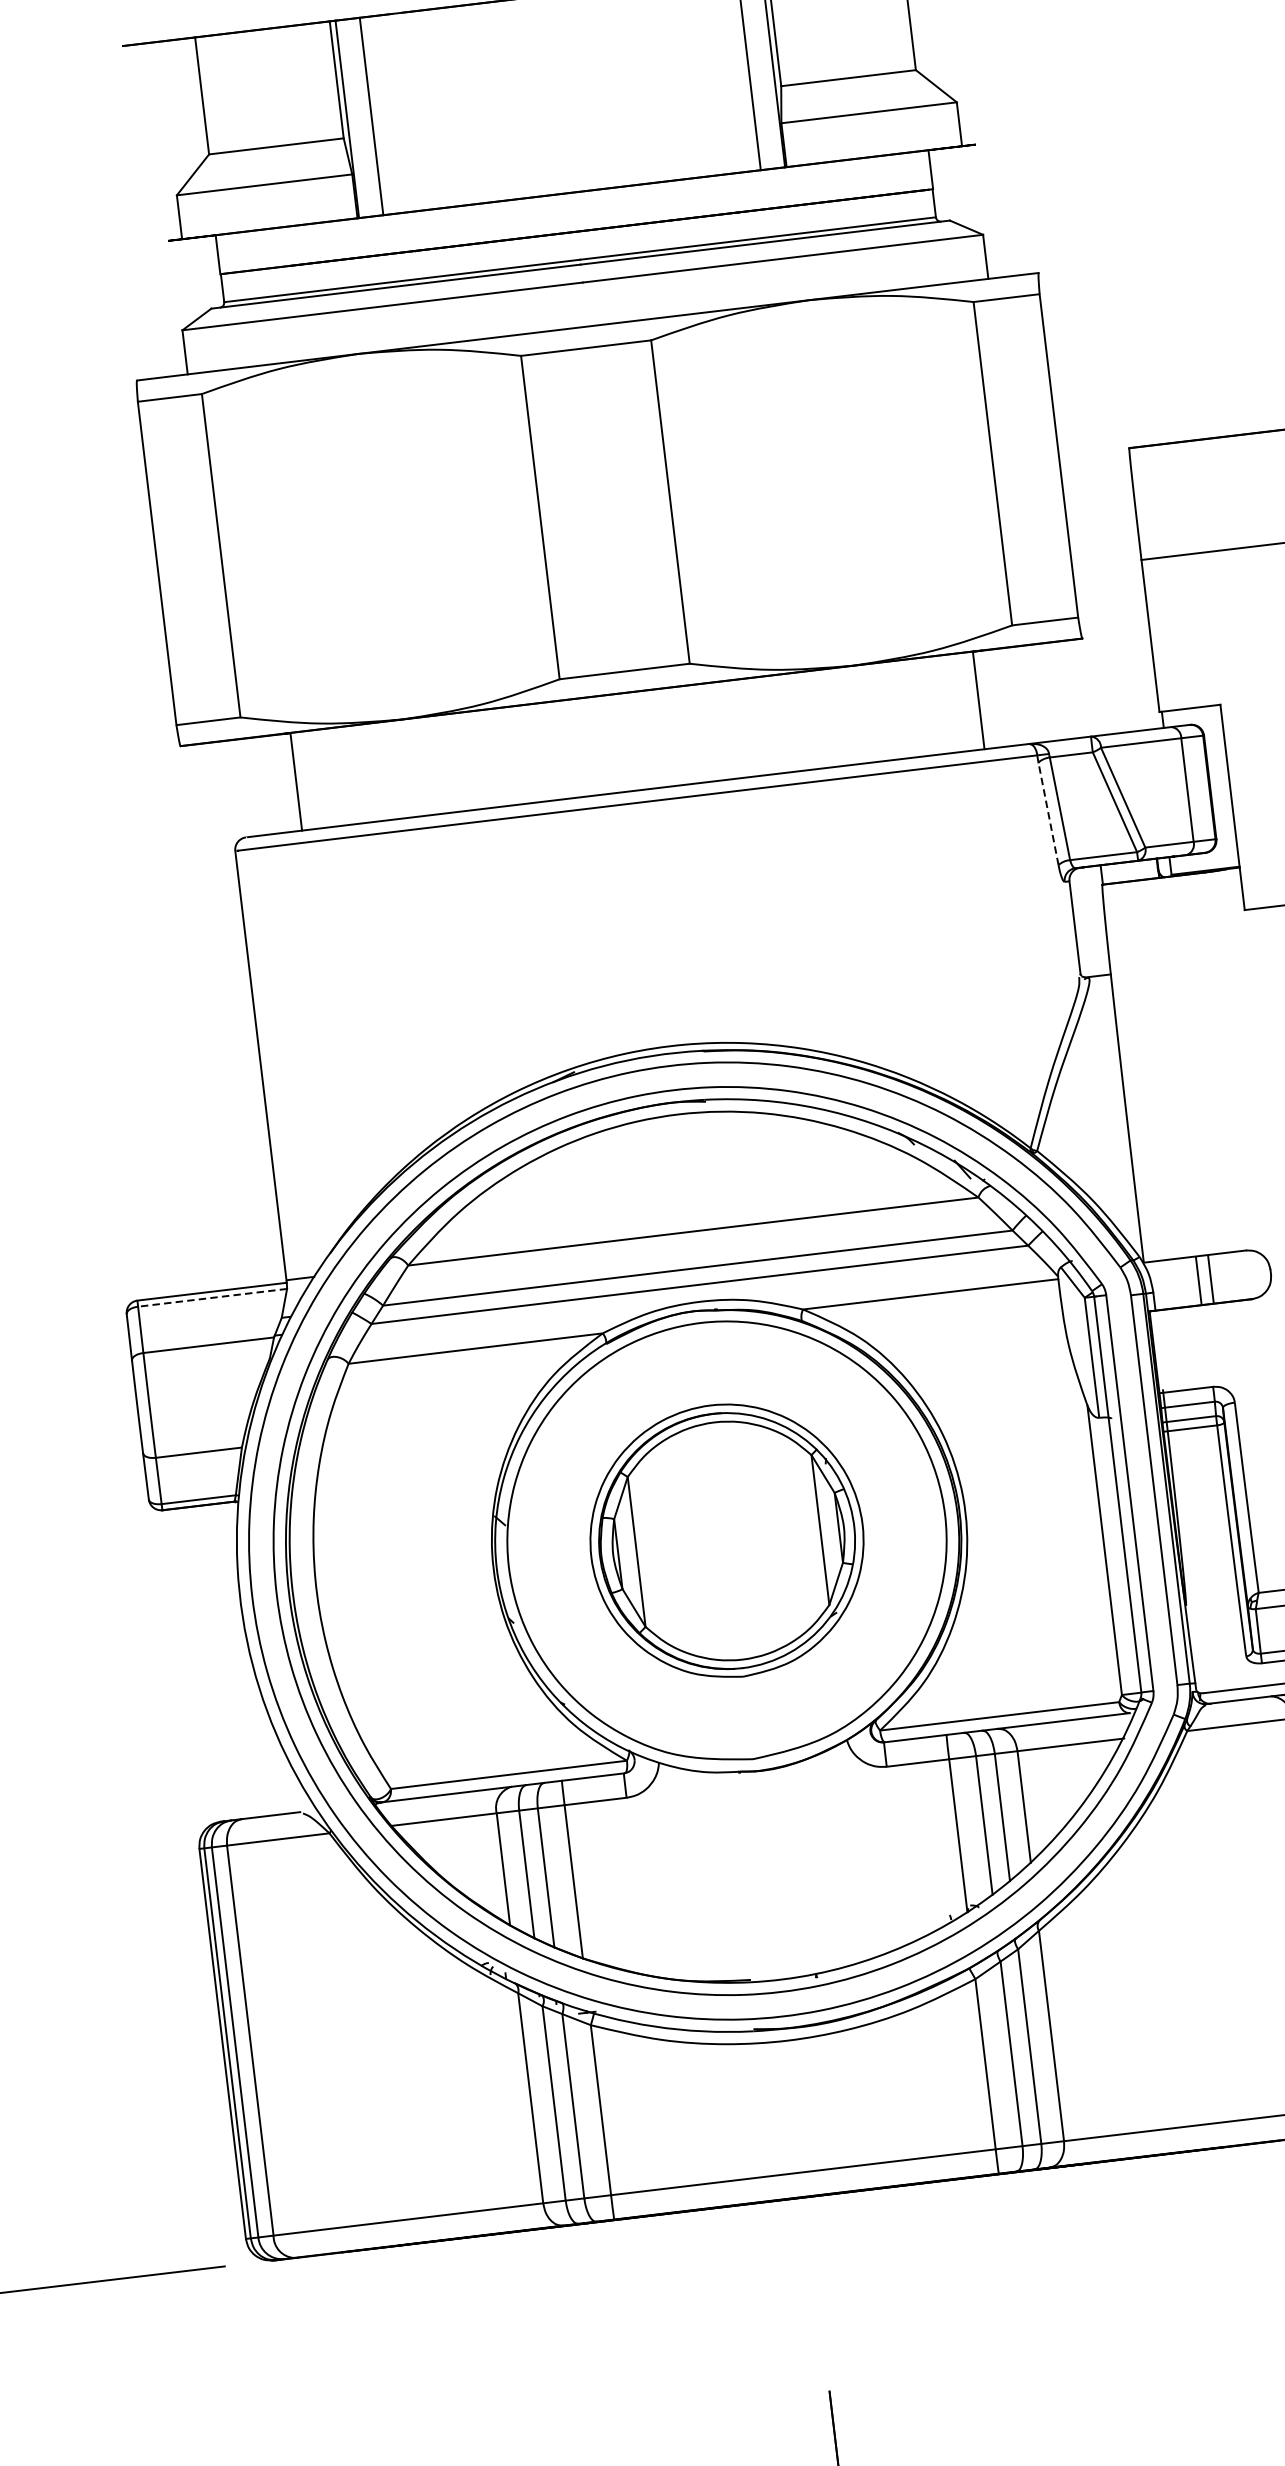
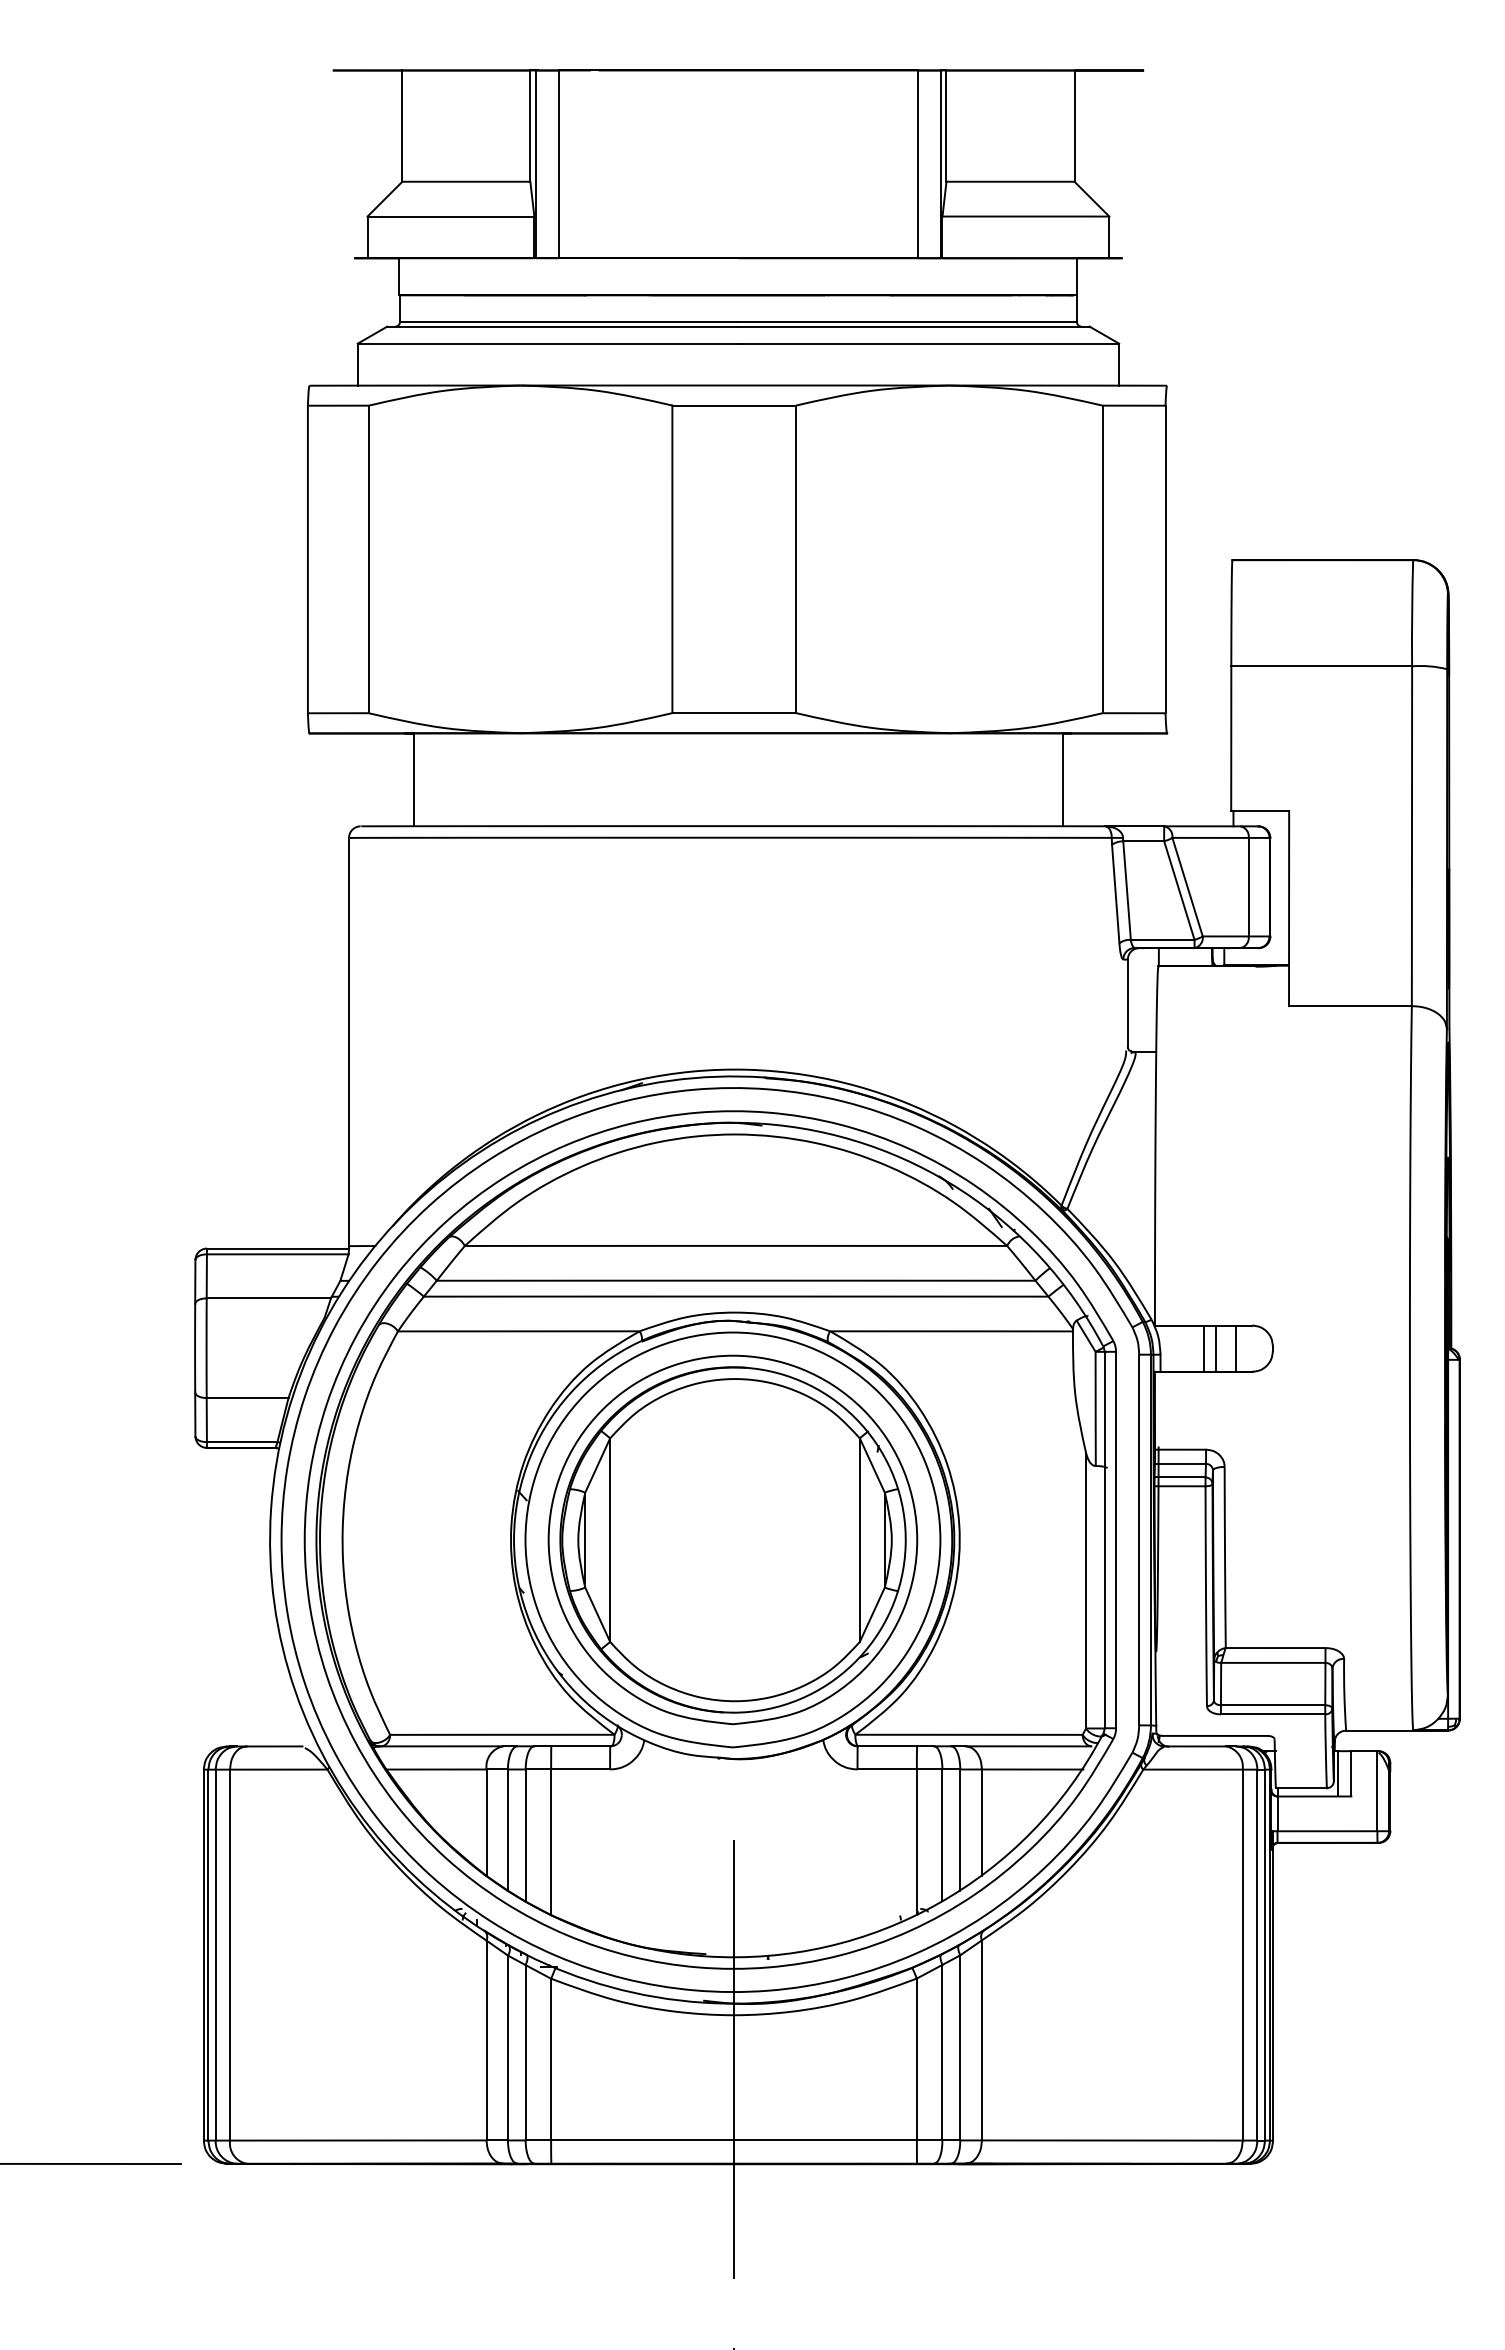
line: (1048, 813) -> (1115, 893), dashed -> solid
line: (1232, 1276) -> (1236, 1348), added
line: (212, 1298) -> (277, 1254), dashed -> solid
part: (726, 1540) -> (732, 1539), size x1.43
line: (793, 2087) -> (734, 2059), added

